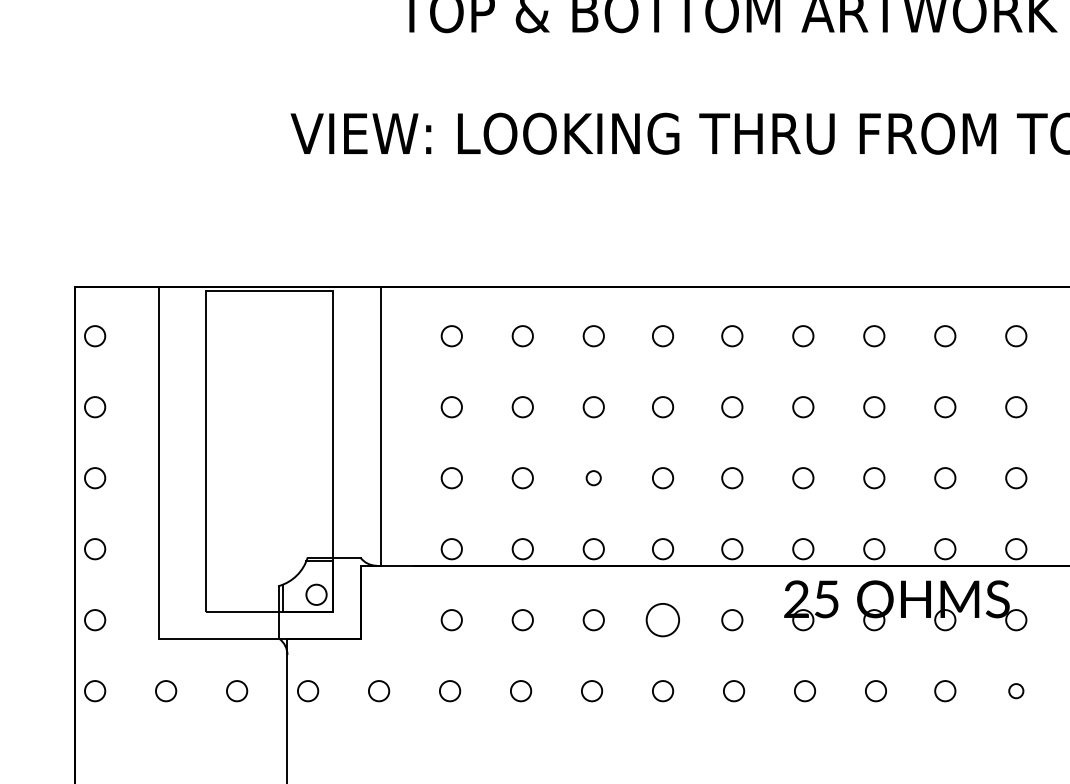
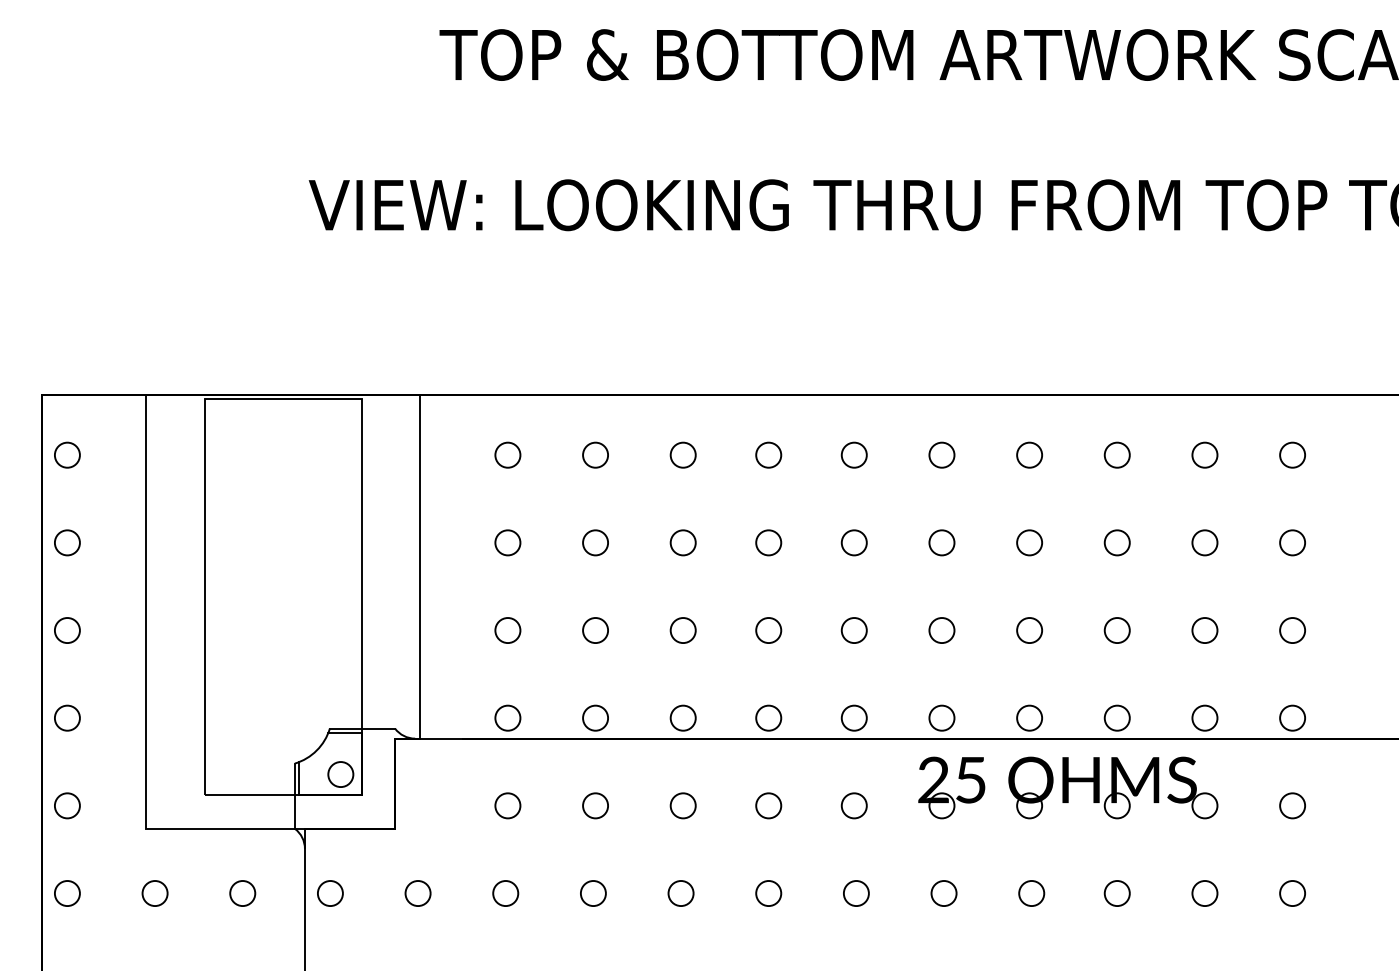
circle: (593, 478) -> (682, 630), size x1.43
circle: (662, 619) -> (768, 805), size x0.62
circle: (1015, 691) -> (1204, 893), size x1.43

